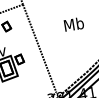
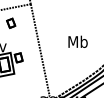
text: (73, 24) -> (77, 41), moved

